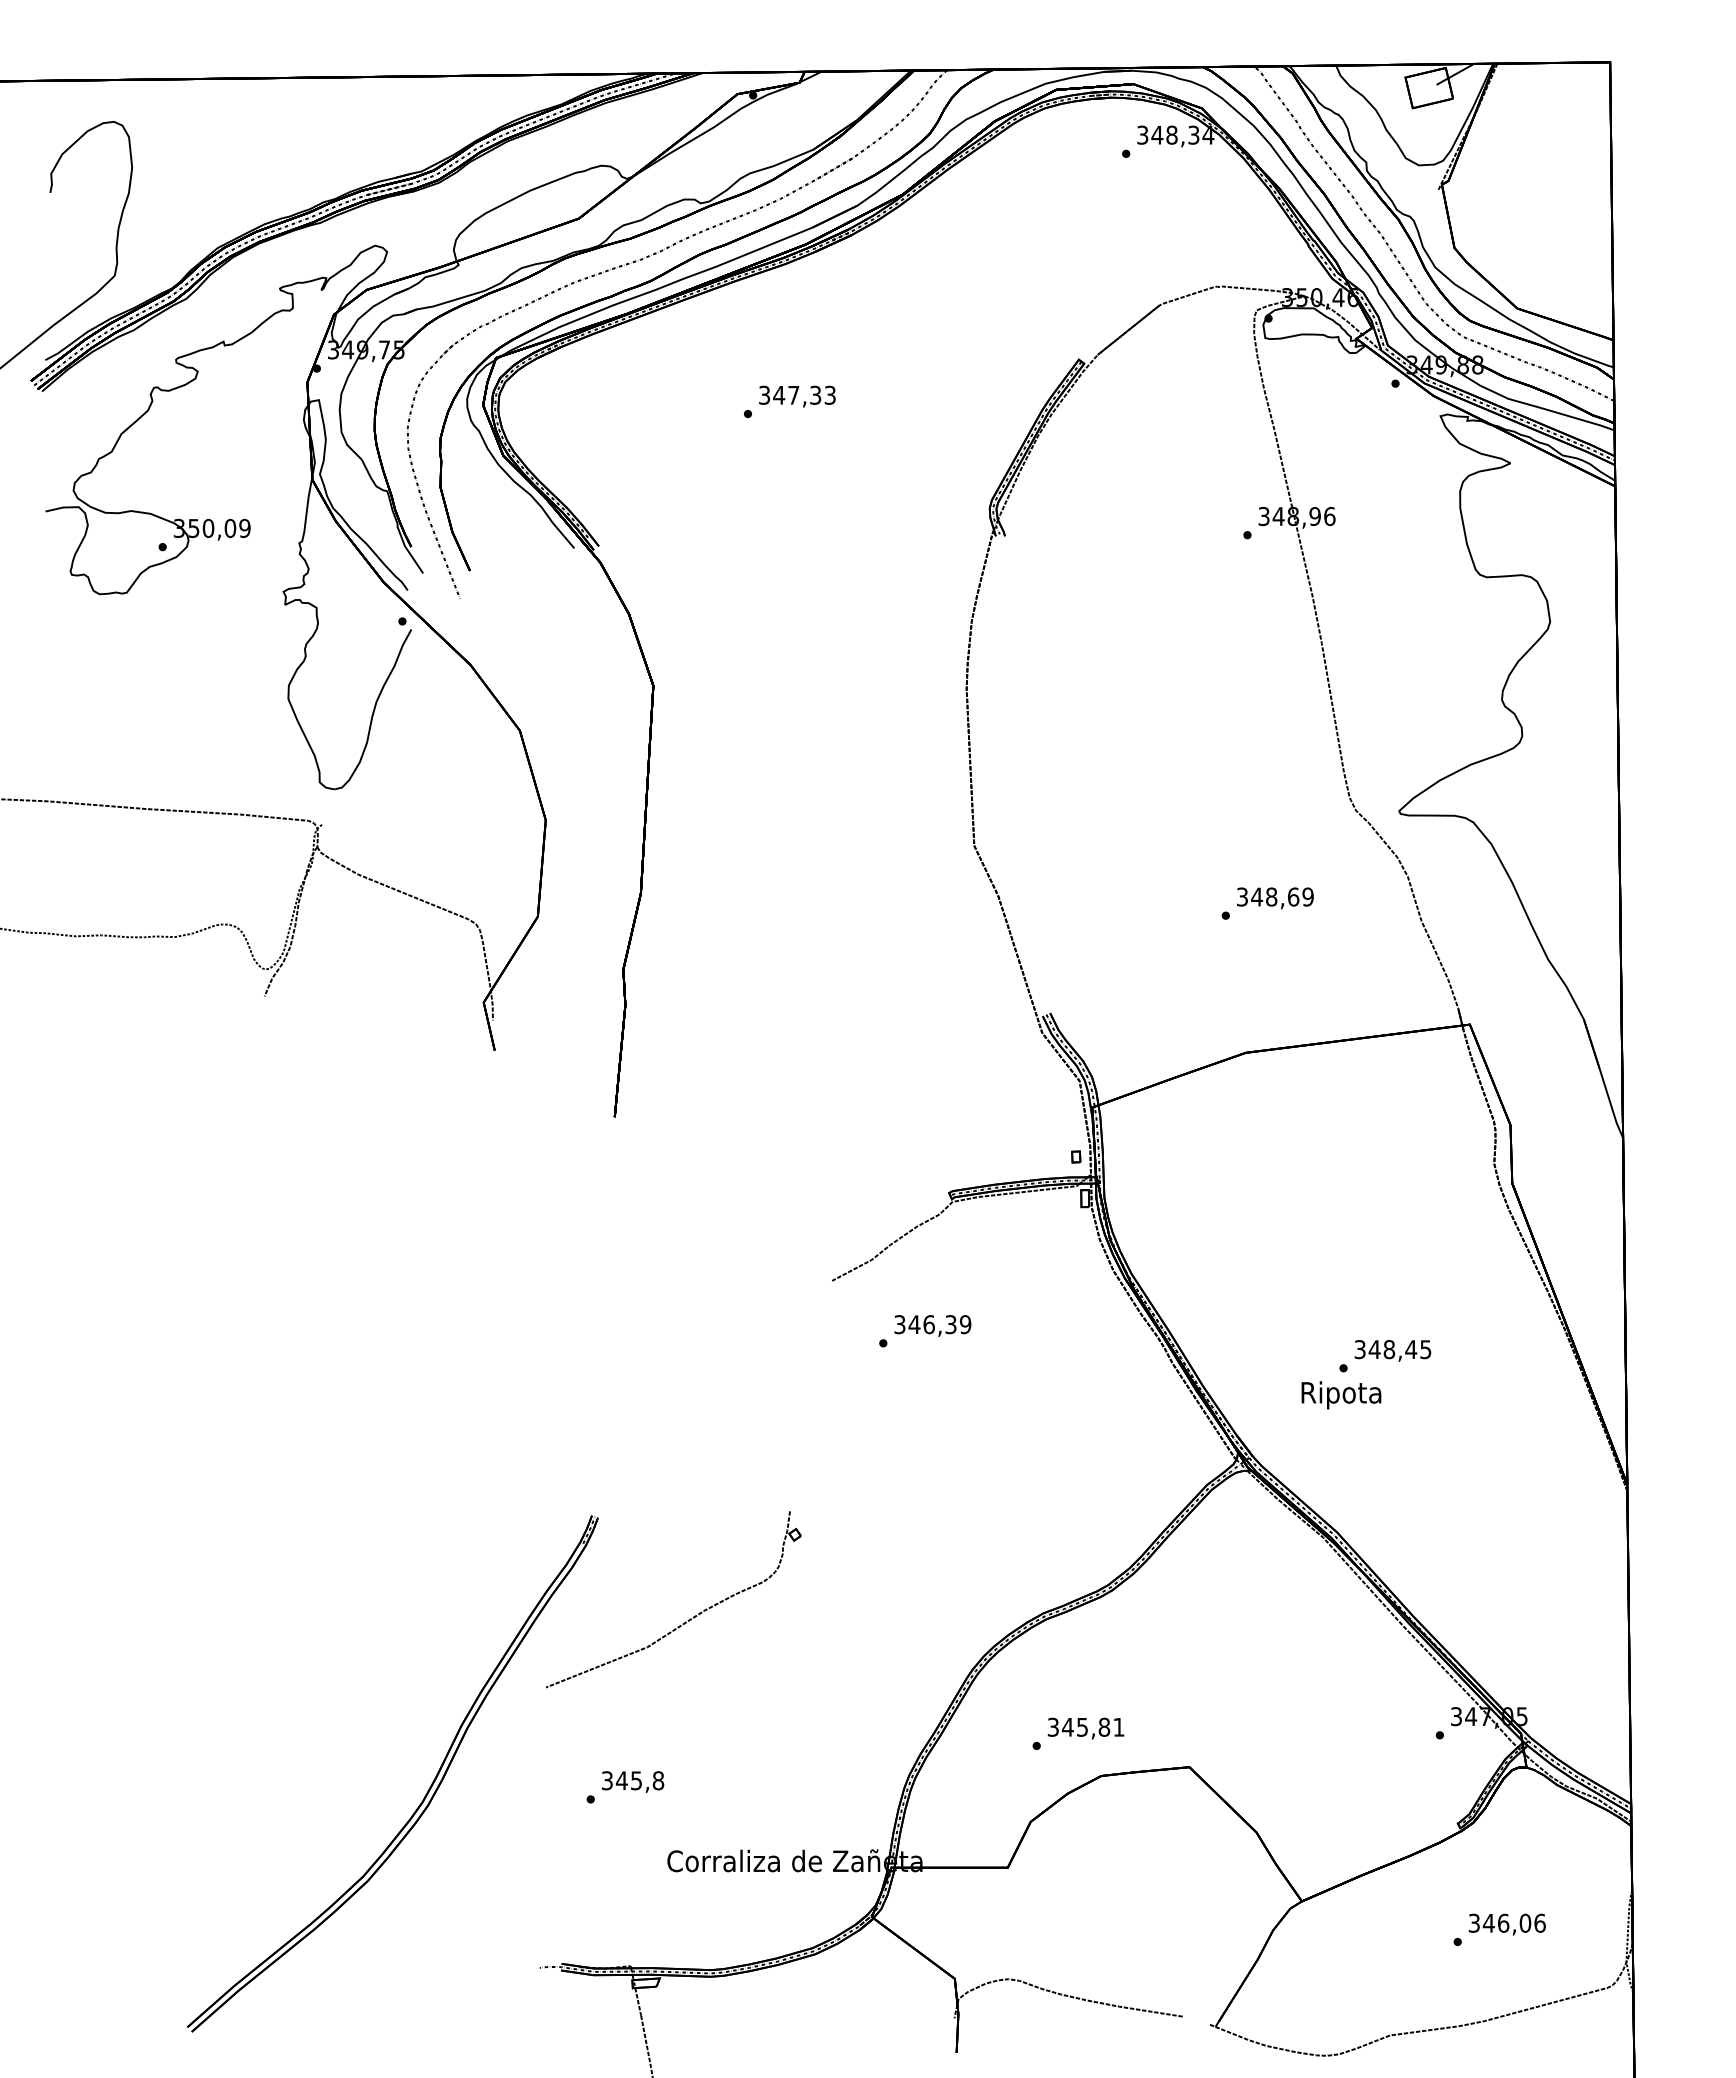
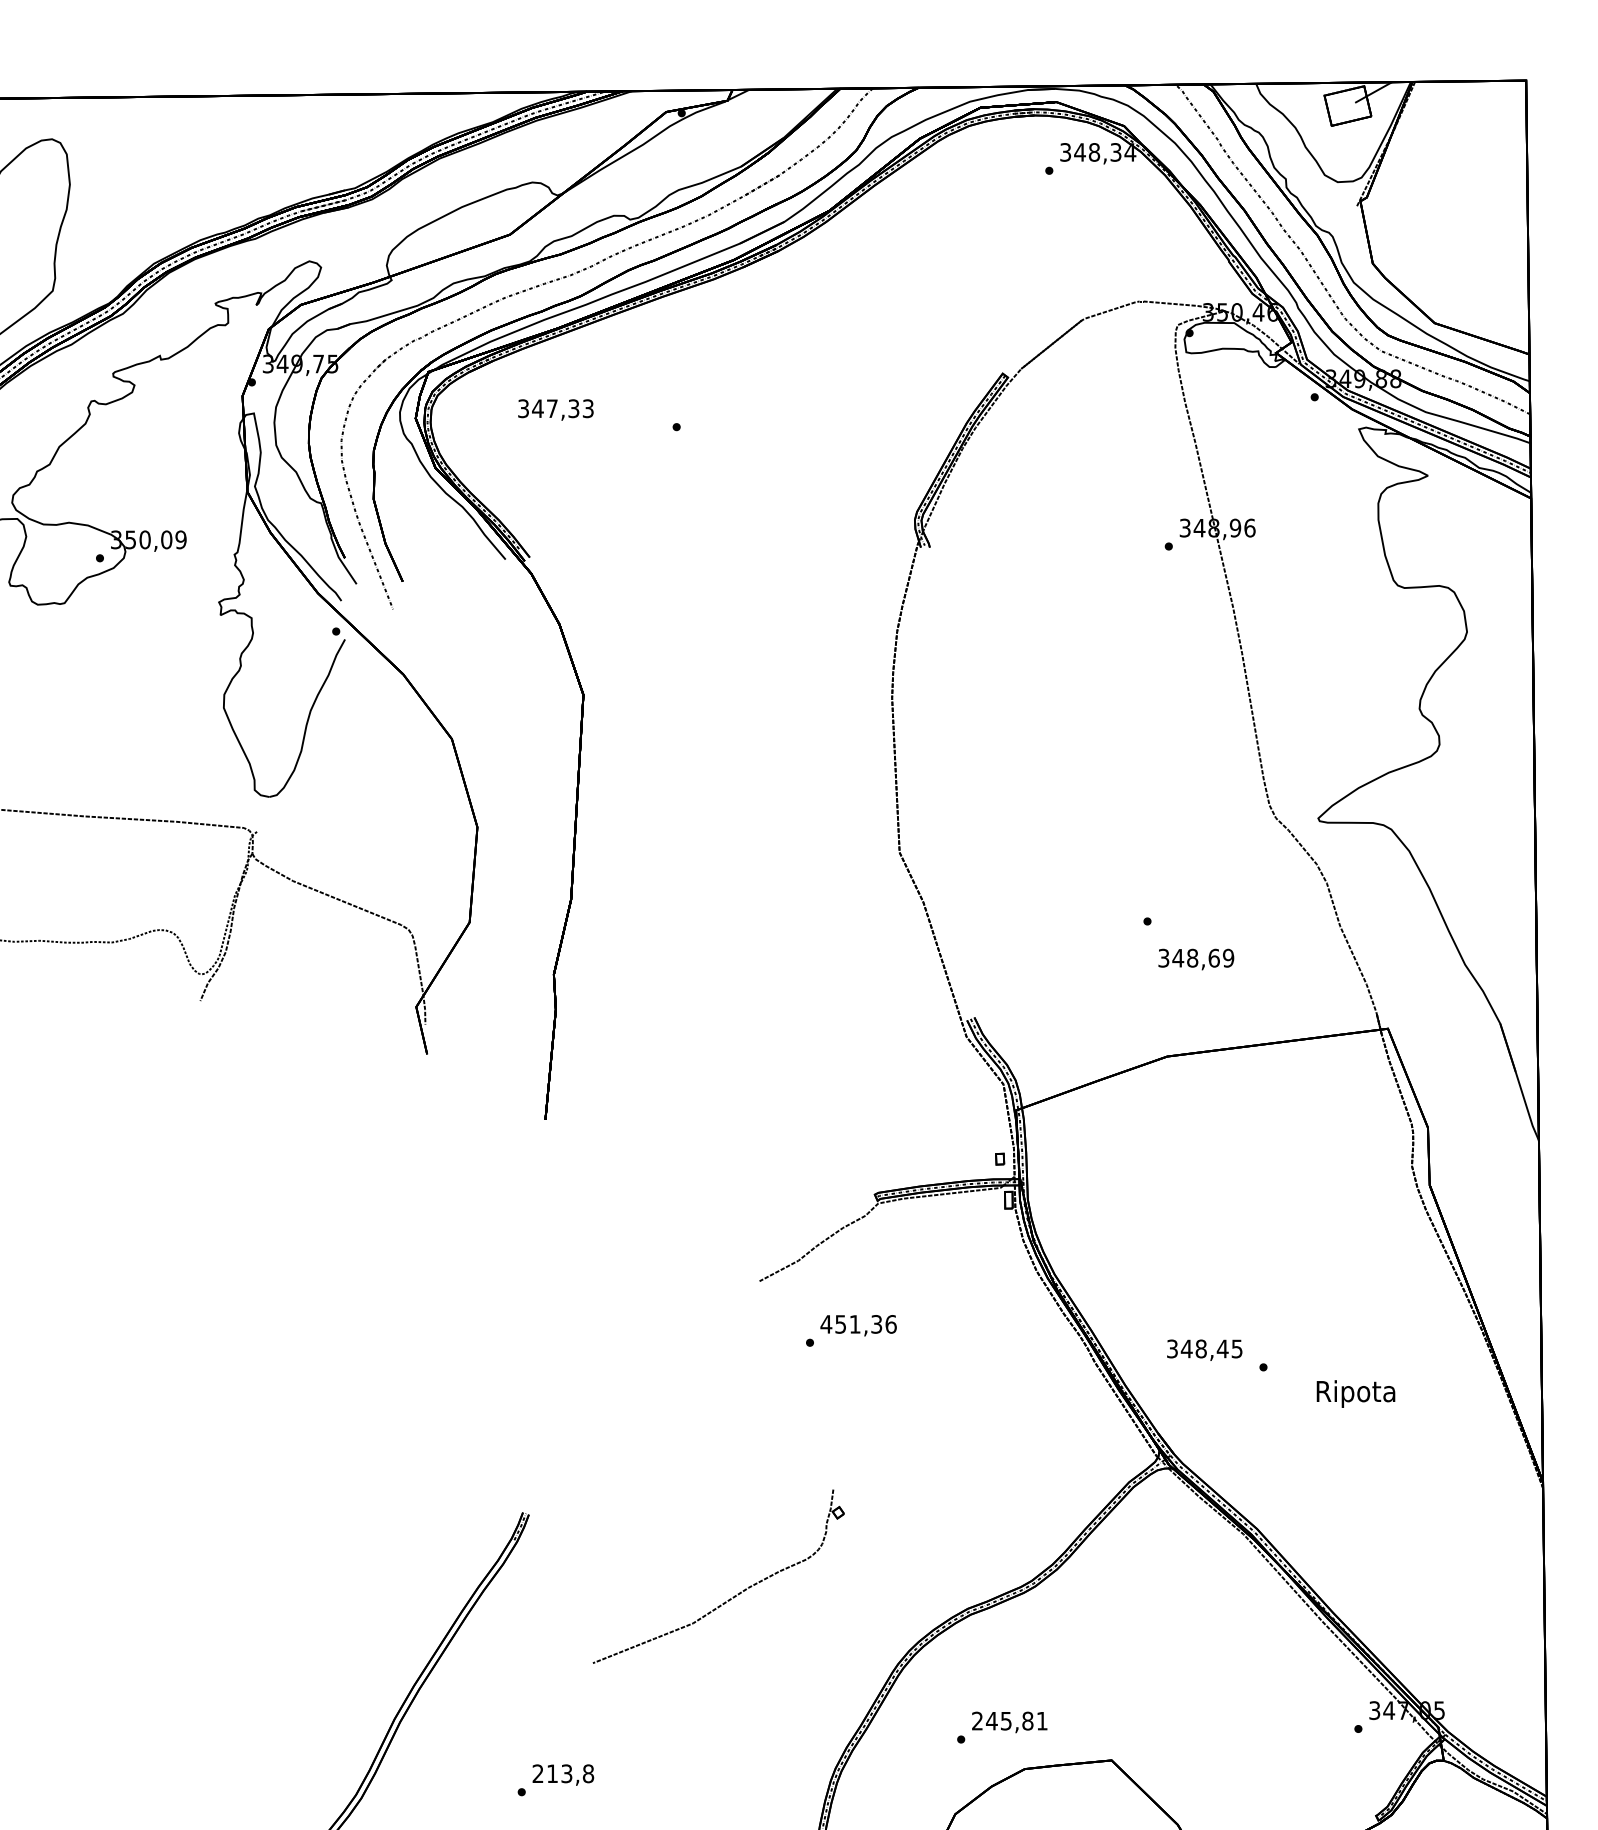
text: (797, 396) -> (555, 409), moved
text: (1275, 898) -> (1196, 959), moved
text: (932, 1324) -> (858, 1324), 346,39 -> 451,36
text: (1392, 1350) -> (1204, 1349), moved
text: (1341, 1395) -> (1356, 1394), moved
part: (688, 1619) -> (733, 1596), moved
text: (1052, 1727) -> (976, 1721), 345,81 -> 245,81
text: (621, 1780) -> (552, 1773), 345,8 -> 213,8

